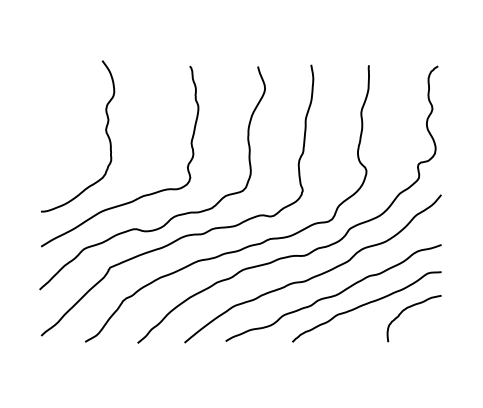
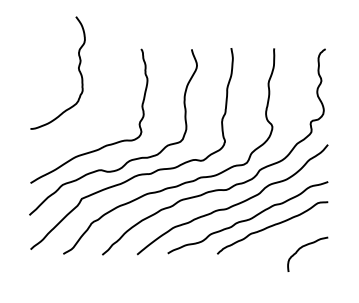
curve: (105, 133) -> (78, 70), moved
curve: (411, 307) -> (305, 246), moved

